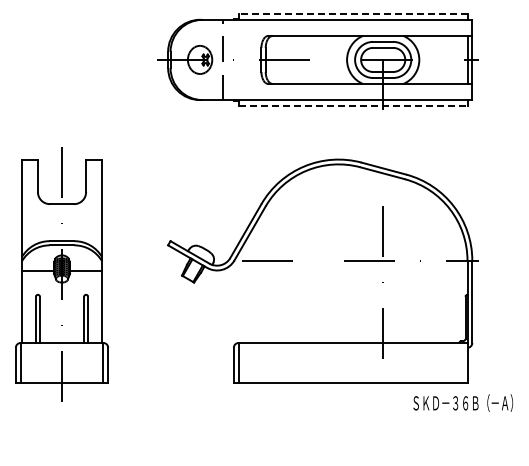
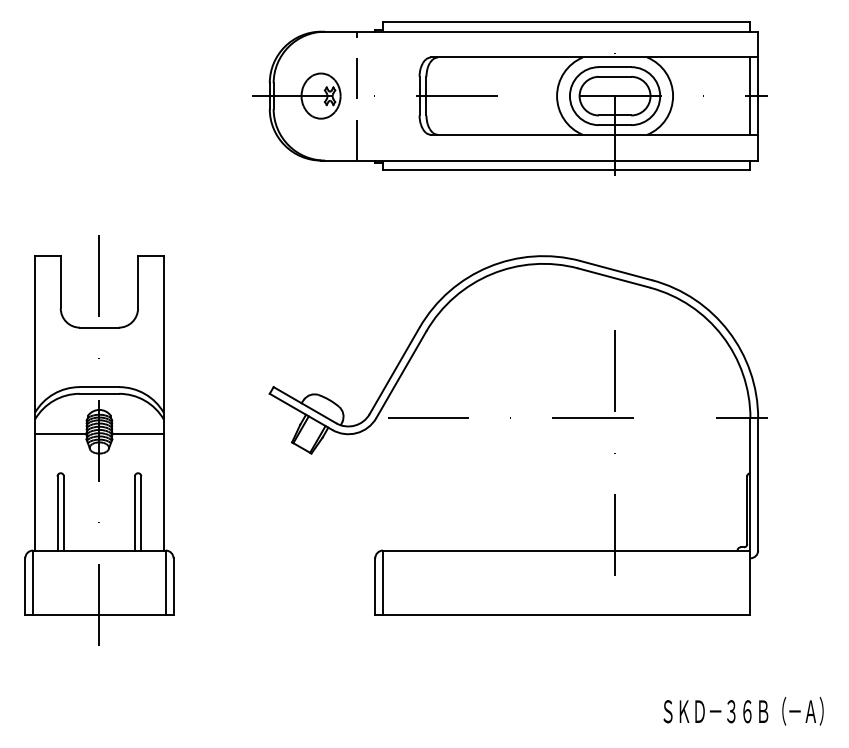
line: (352, 13) -> (565, 21), dashed -> solid
line: (353, 106) -> (567, 170), dashed -> solid
text: (463, 402) -> (744, 710), moved

